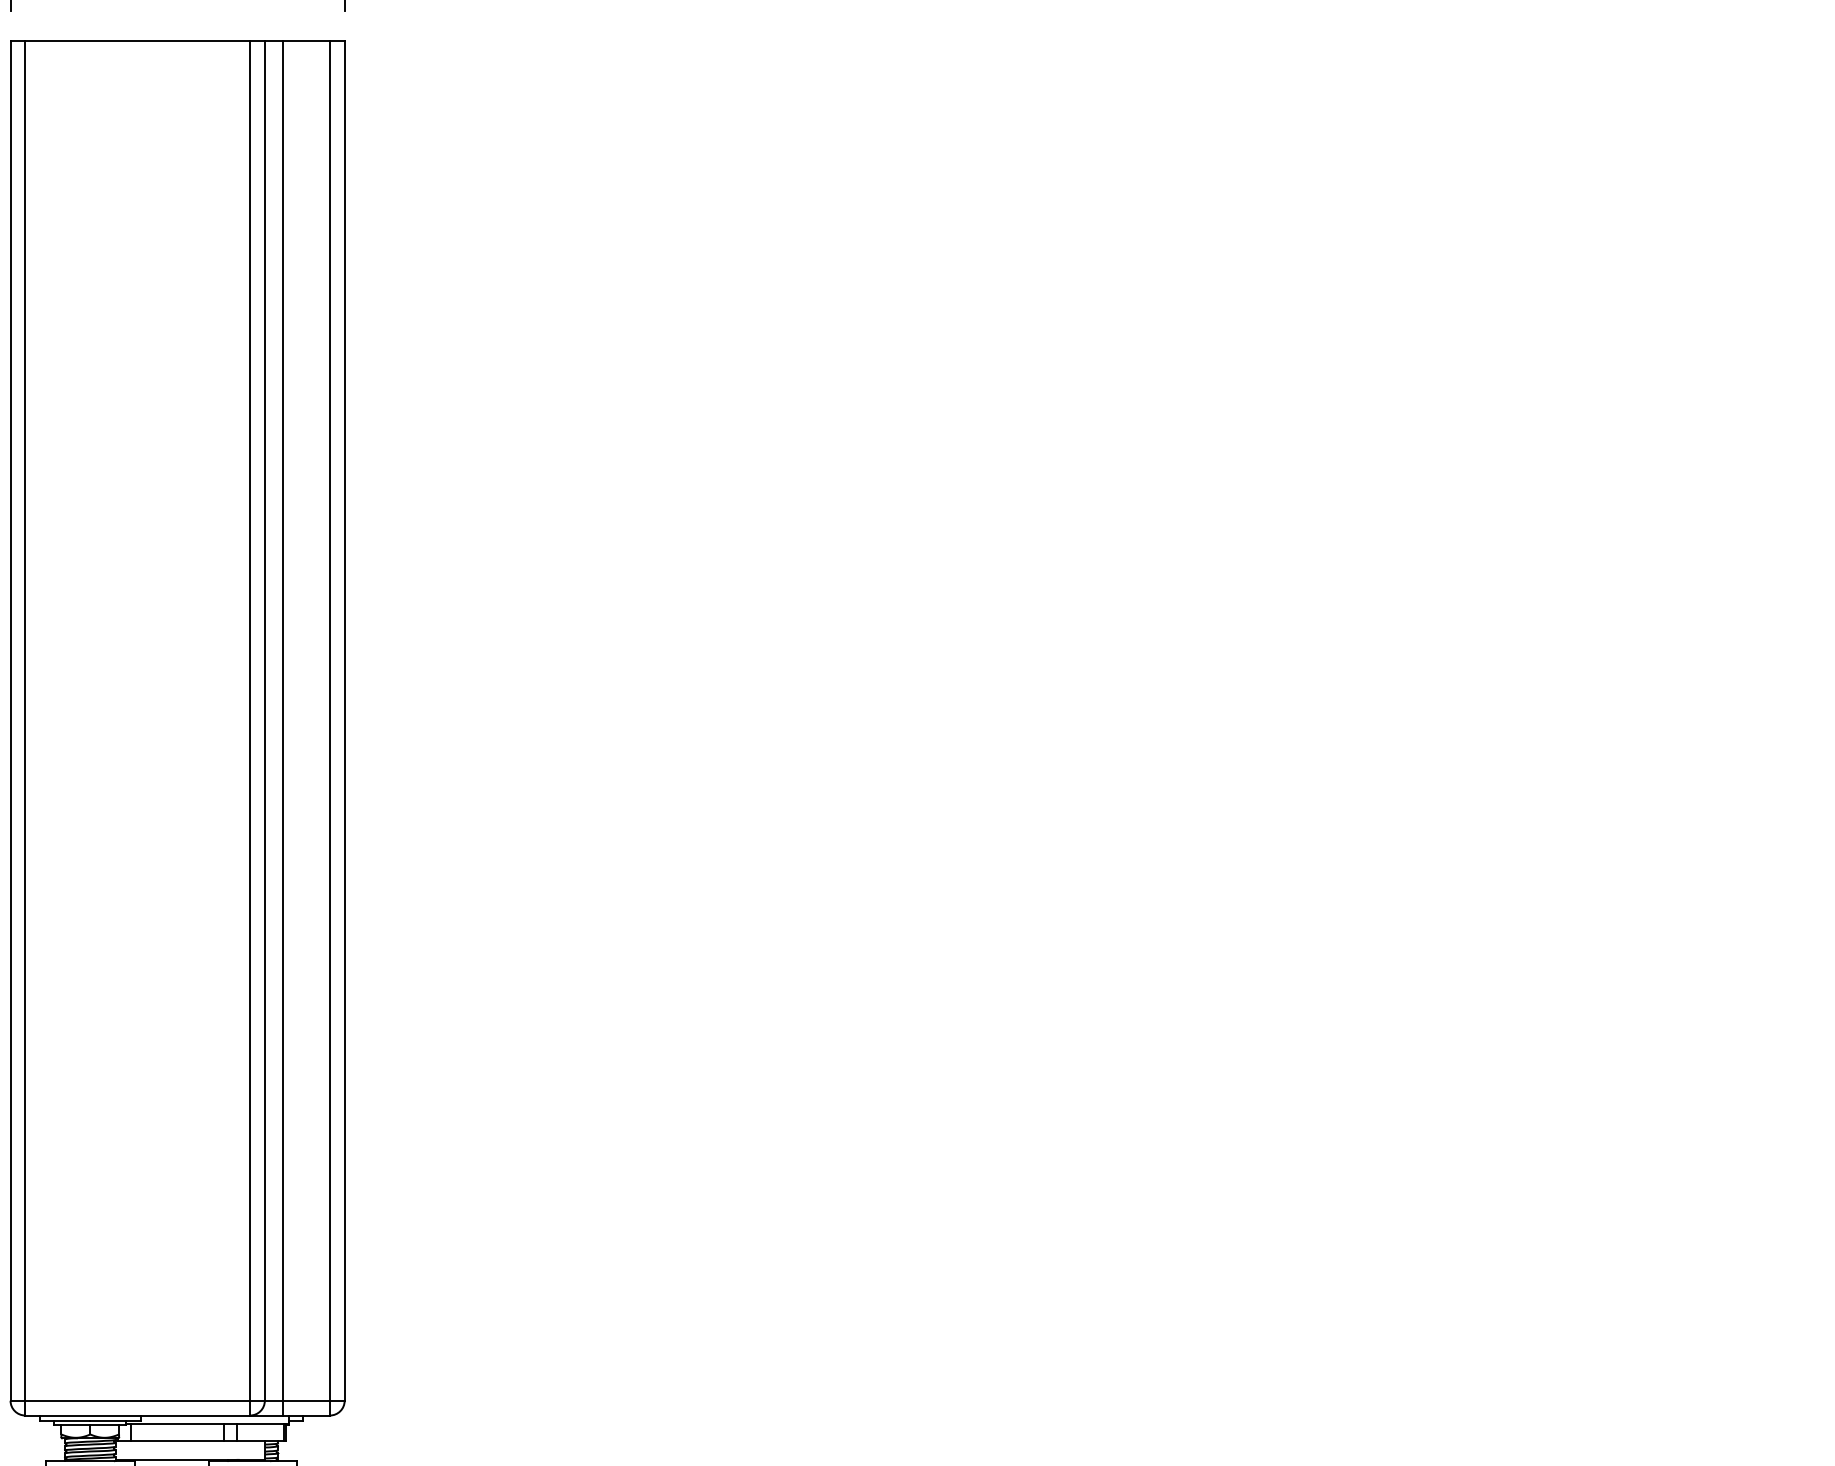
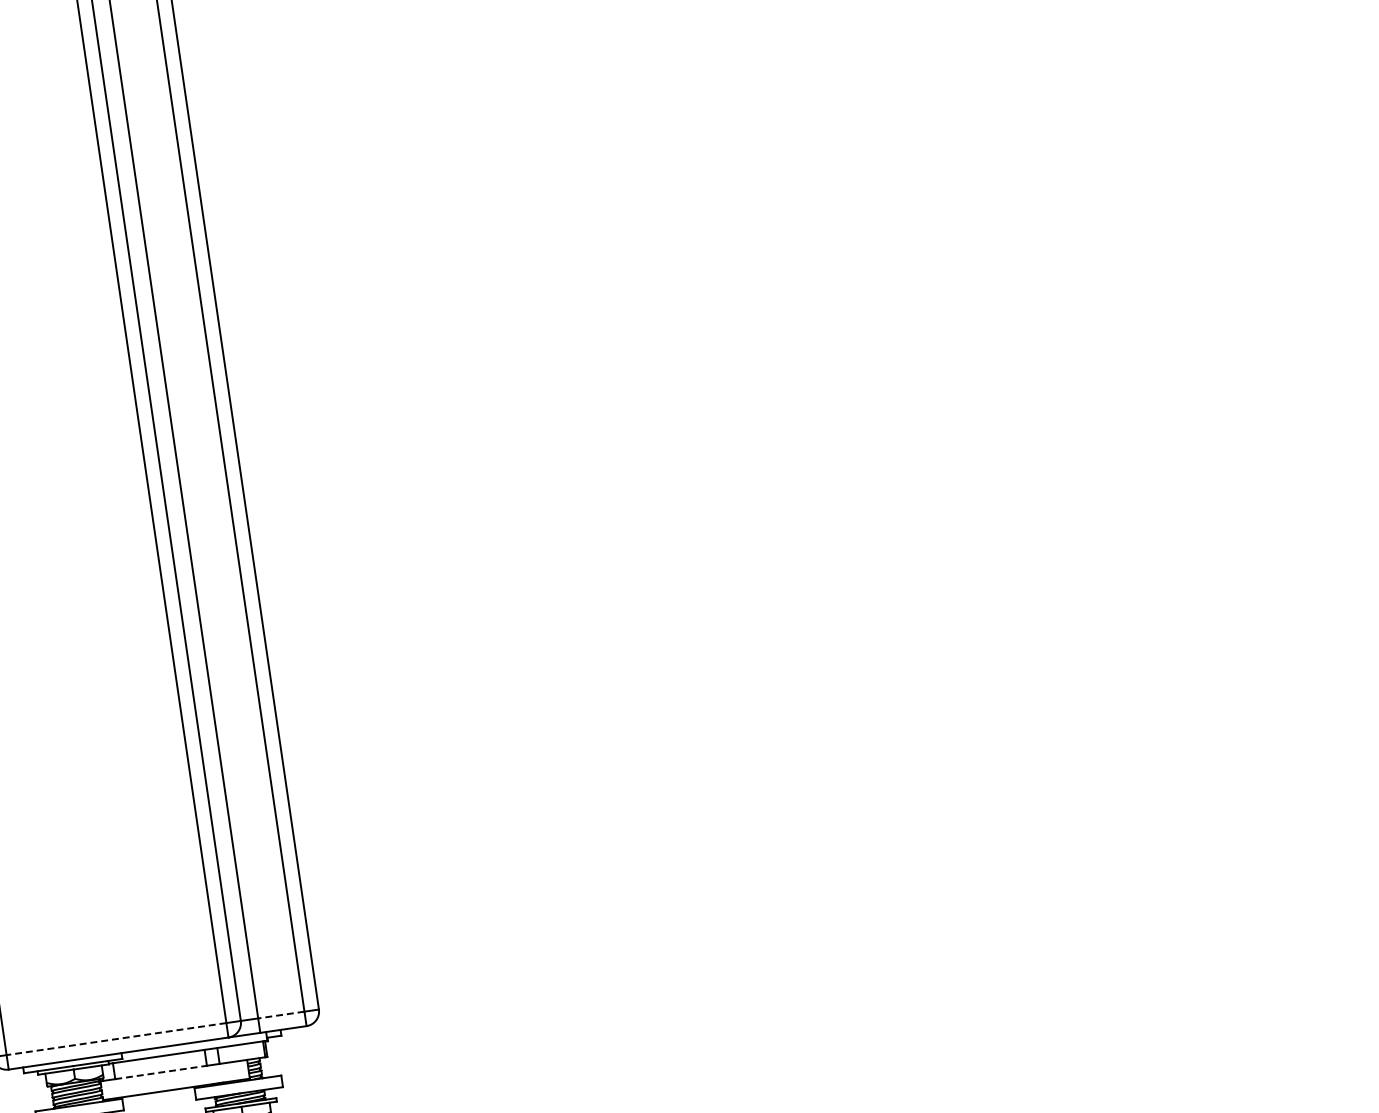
line: (137, 1400) -> (116, 1038), solid -> dashed
line: (306, 1400) -> (281, 1014), solid -> dashed
line: (177, 1440) -> (161, 1072), solid -> dashed

